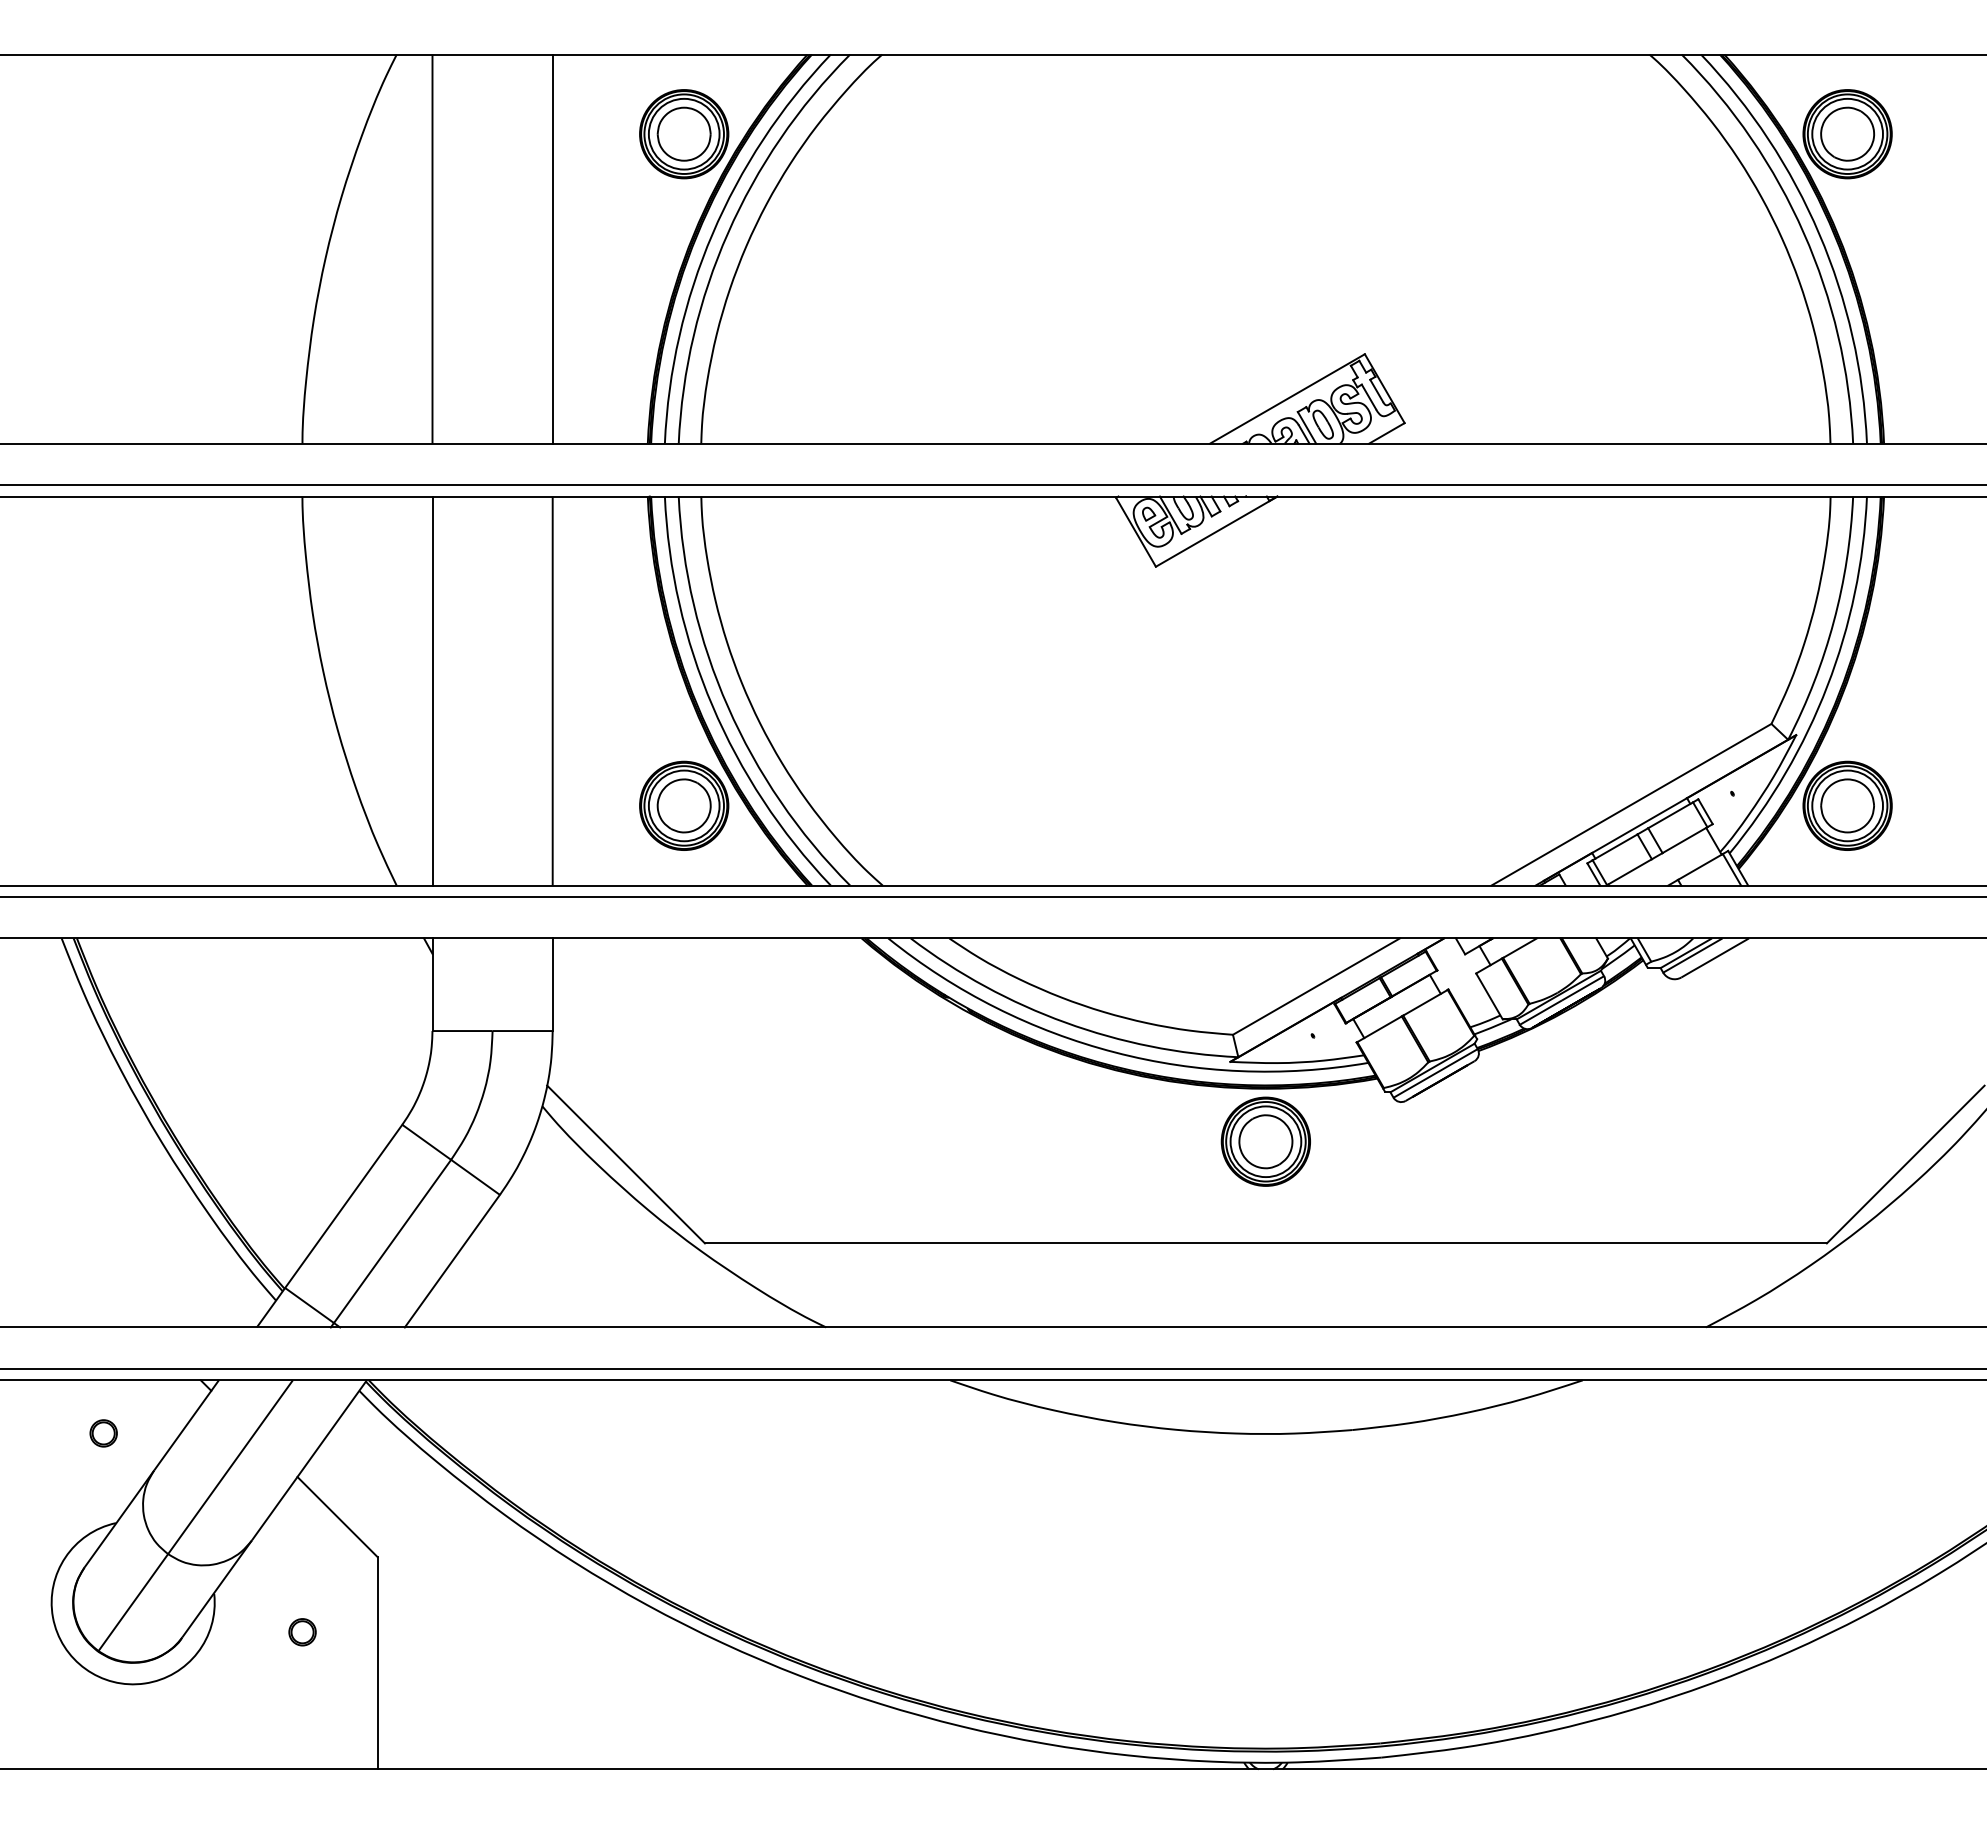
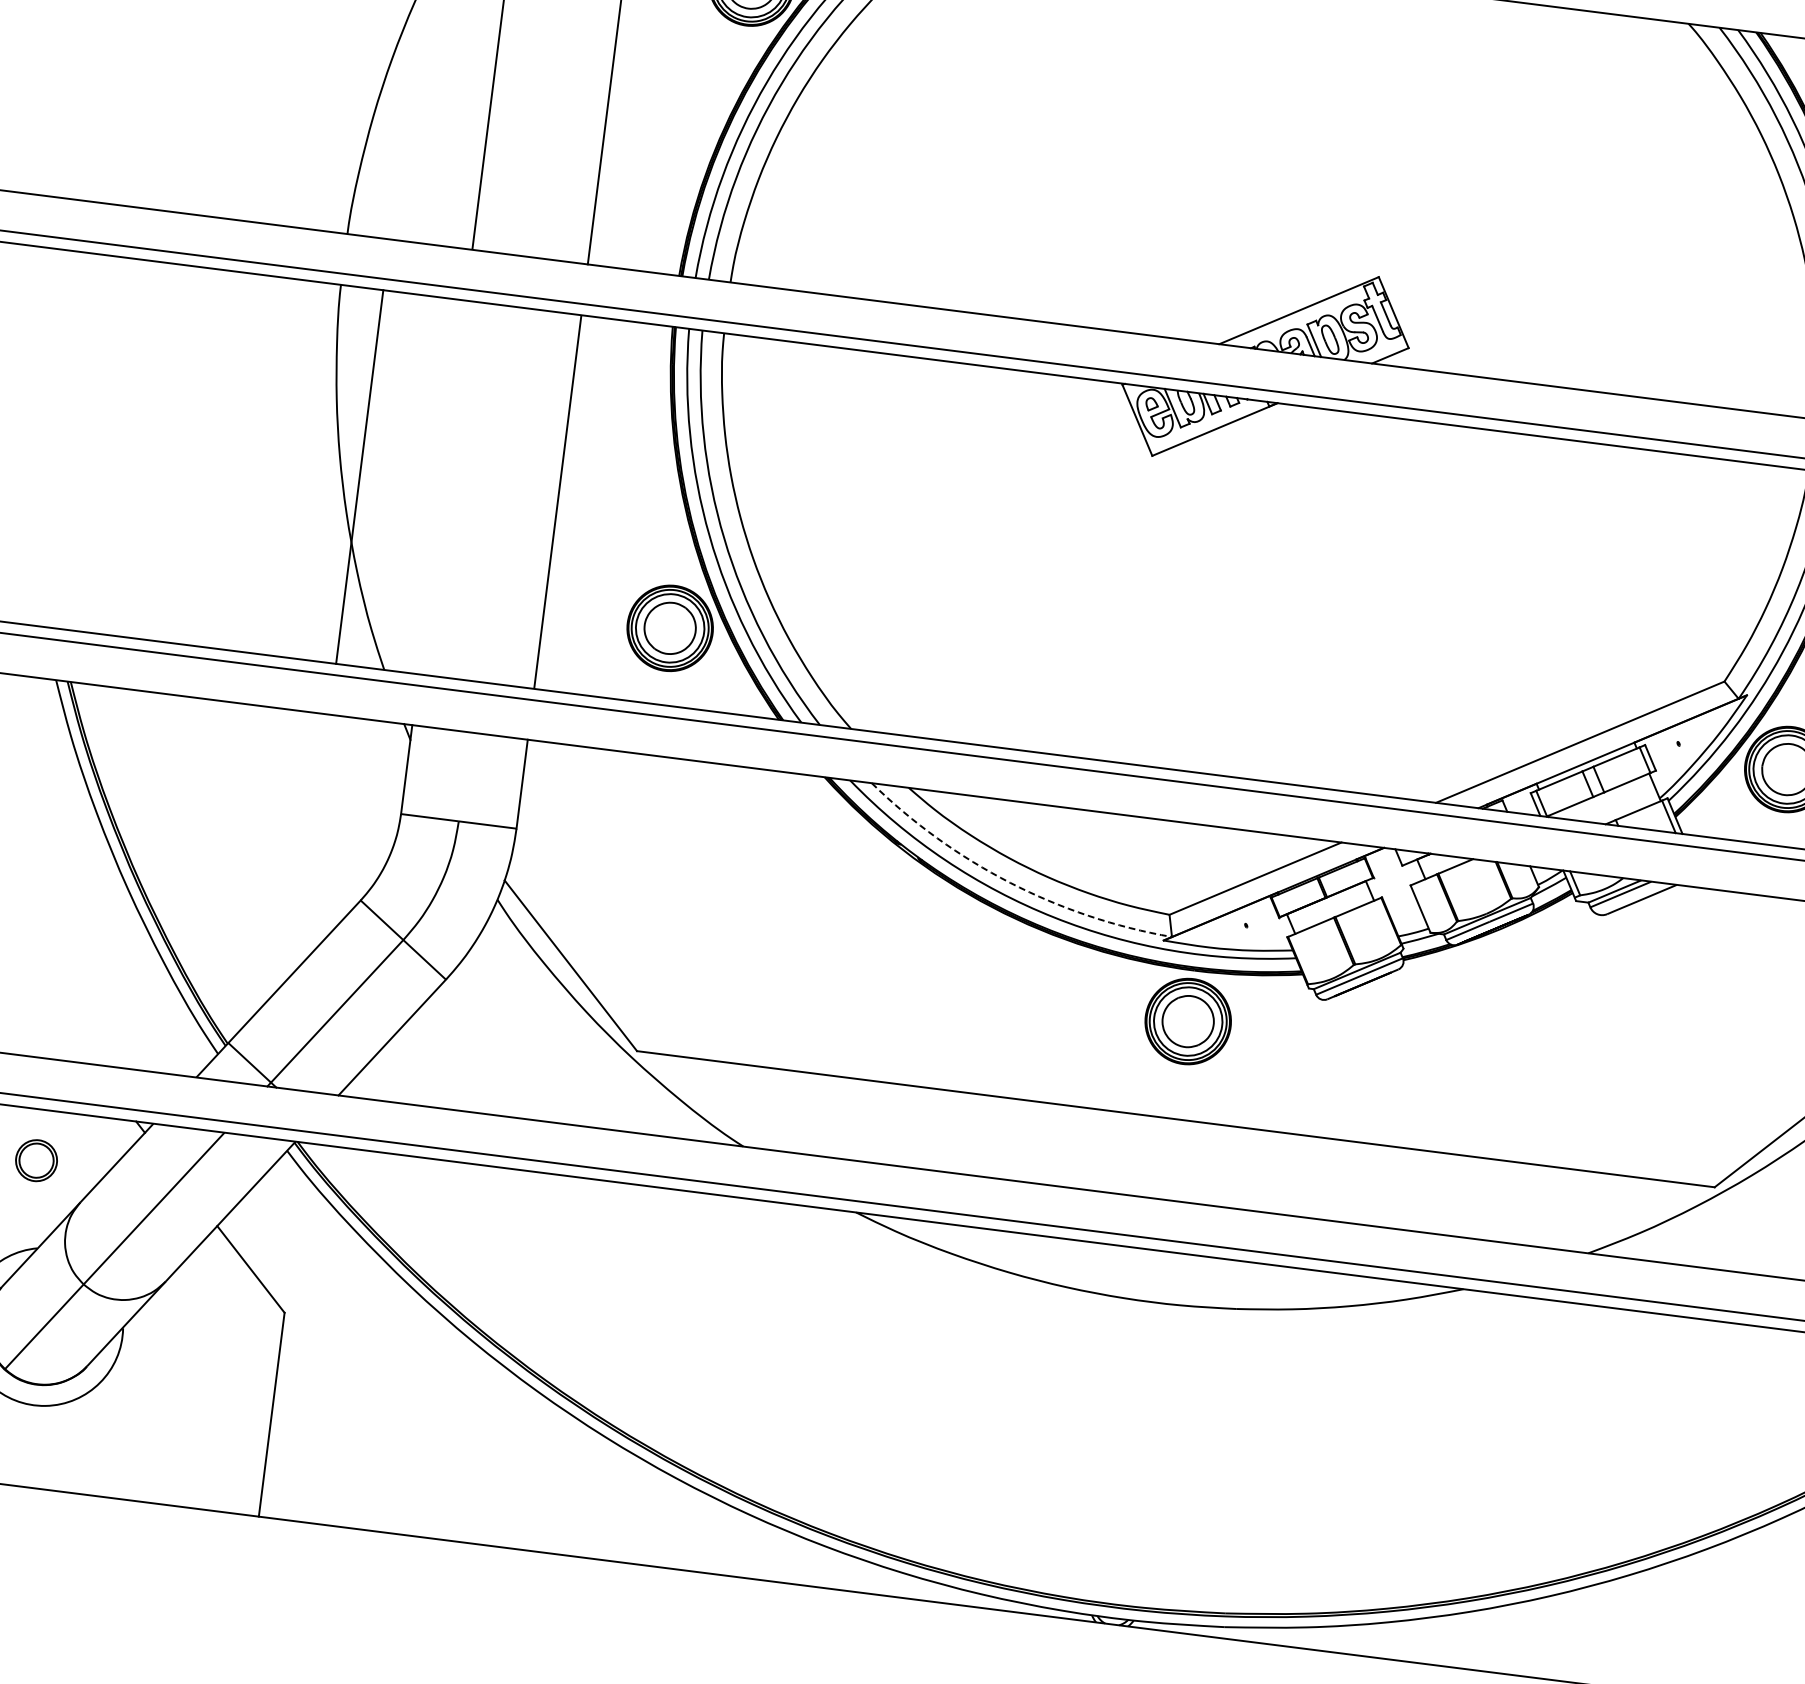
line: (432, 690) -> (359, 476), moved
arc: (1065, 1022) -> (1010, 882), solid -> dashed
part: (103, 1433) -> (36, 1160), size x1.6
part: (302, 1632) -> (203, 1376), removed

